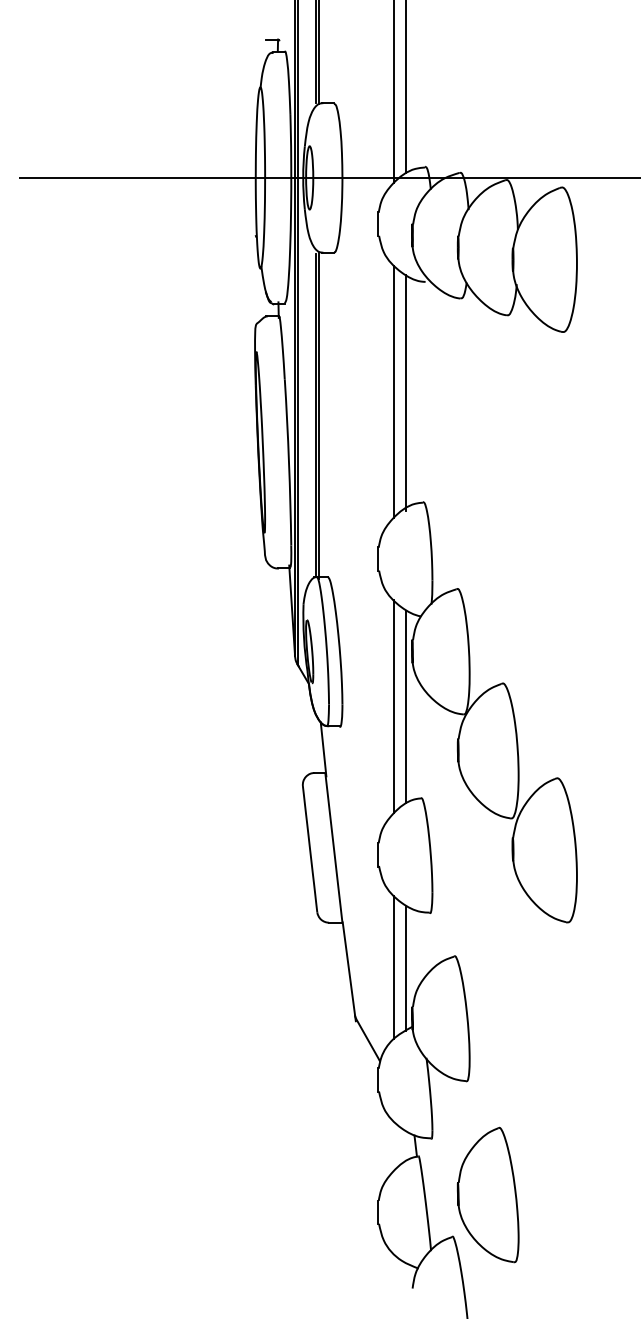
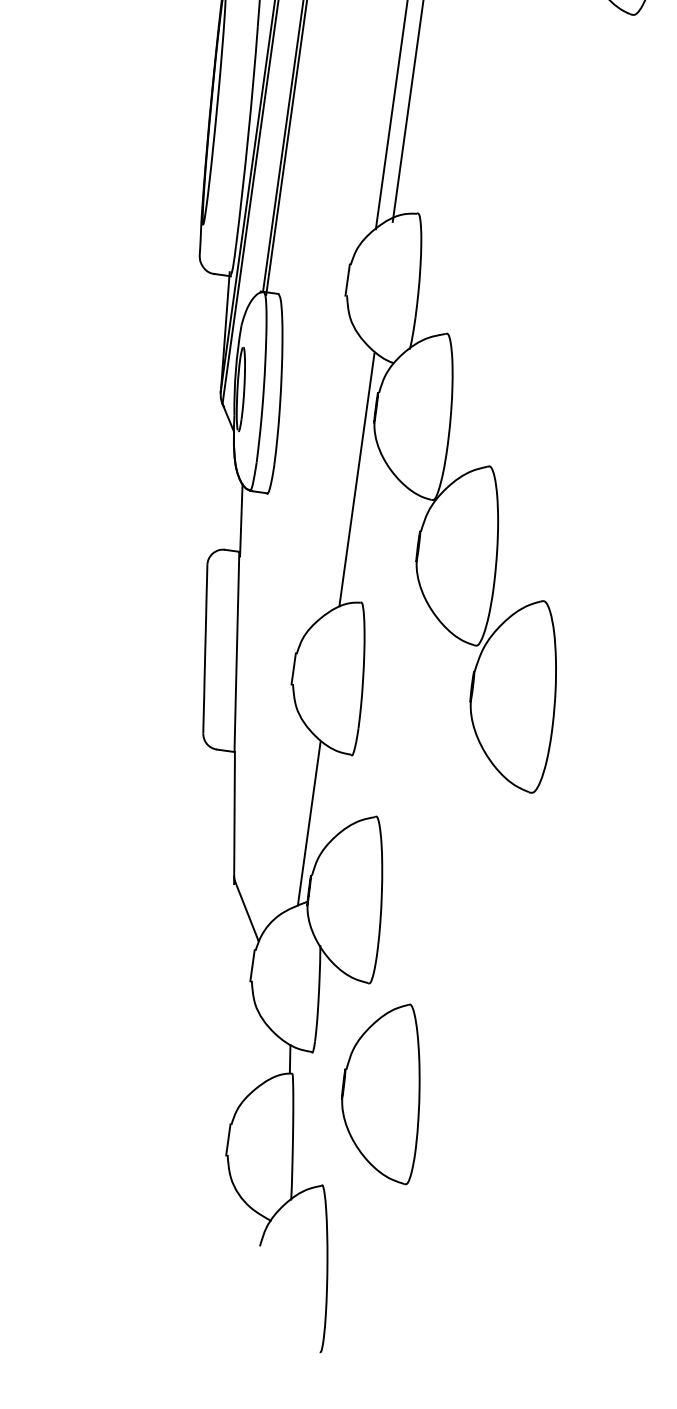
line: (393, 706) -> (341, 476), removed
line: (393, 967) -> (293, 820), removed
part: (487, 1194) -> (382, 1090), moved

